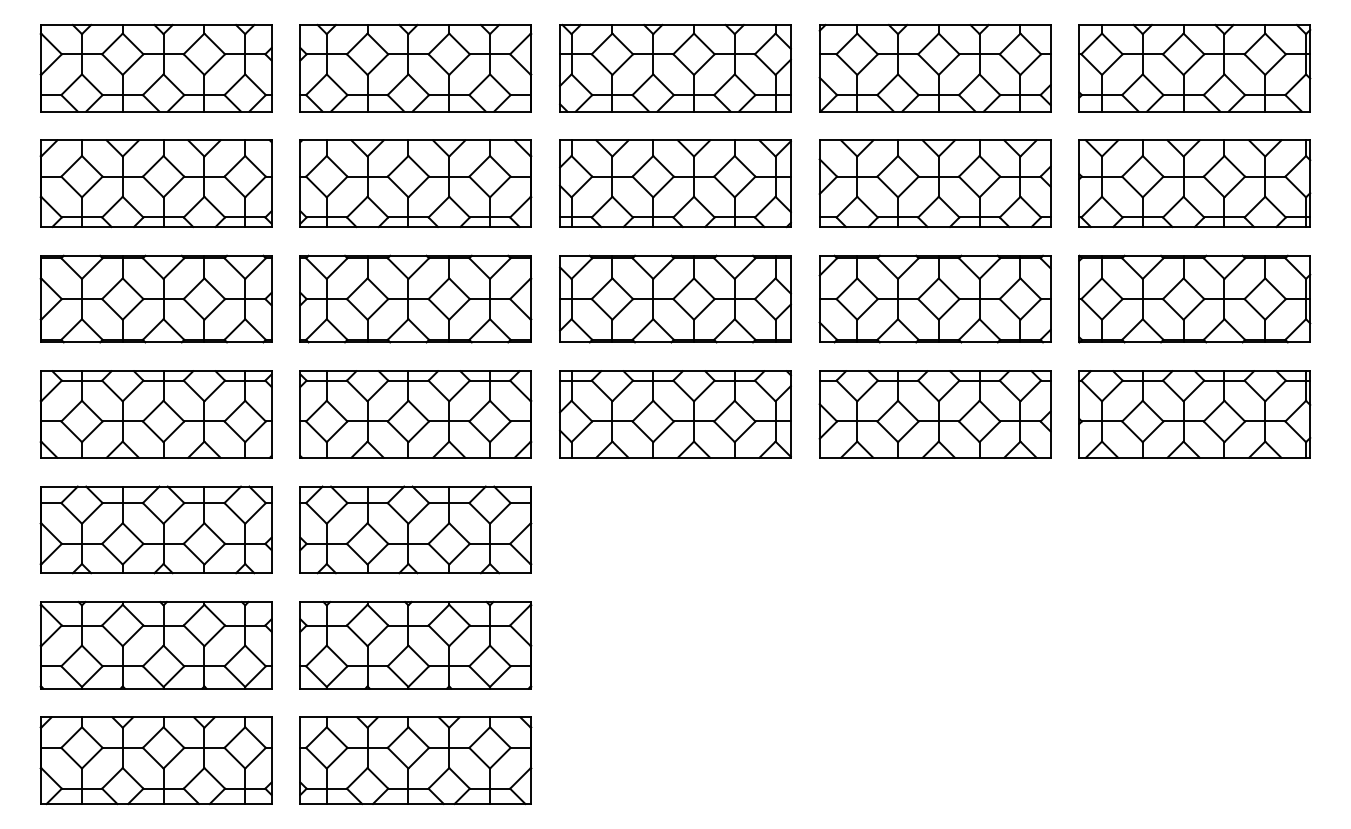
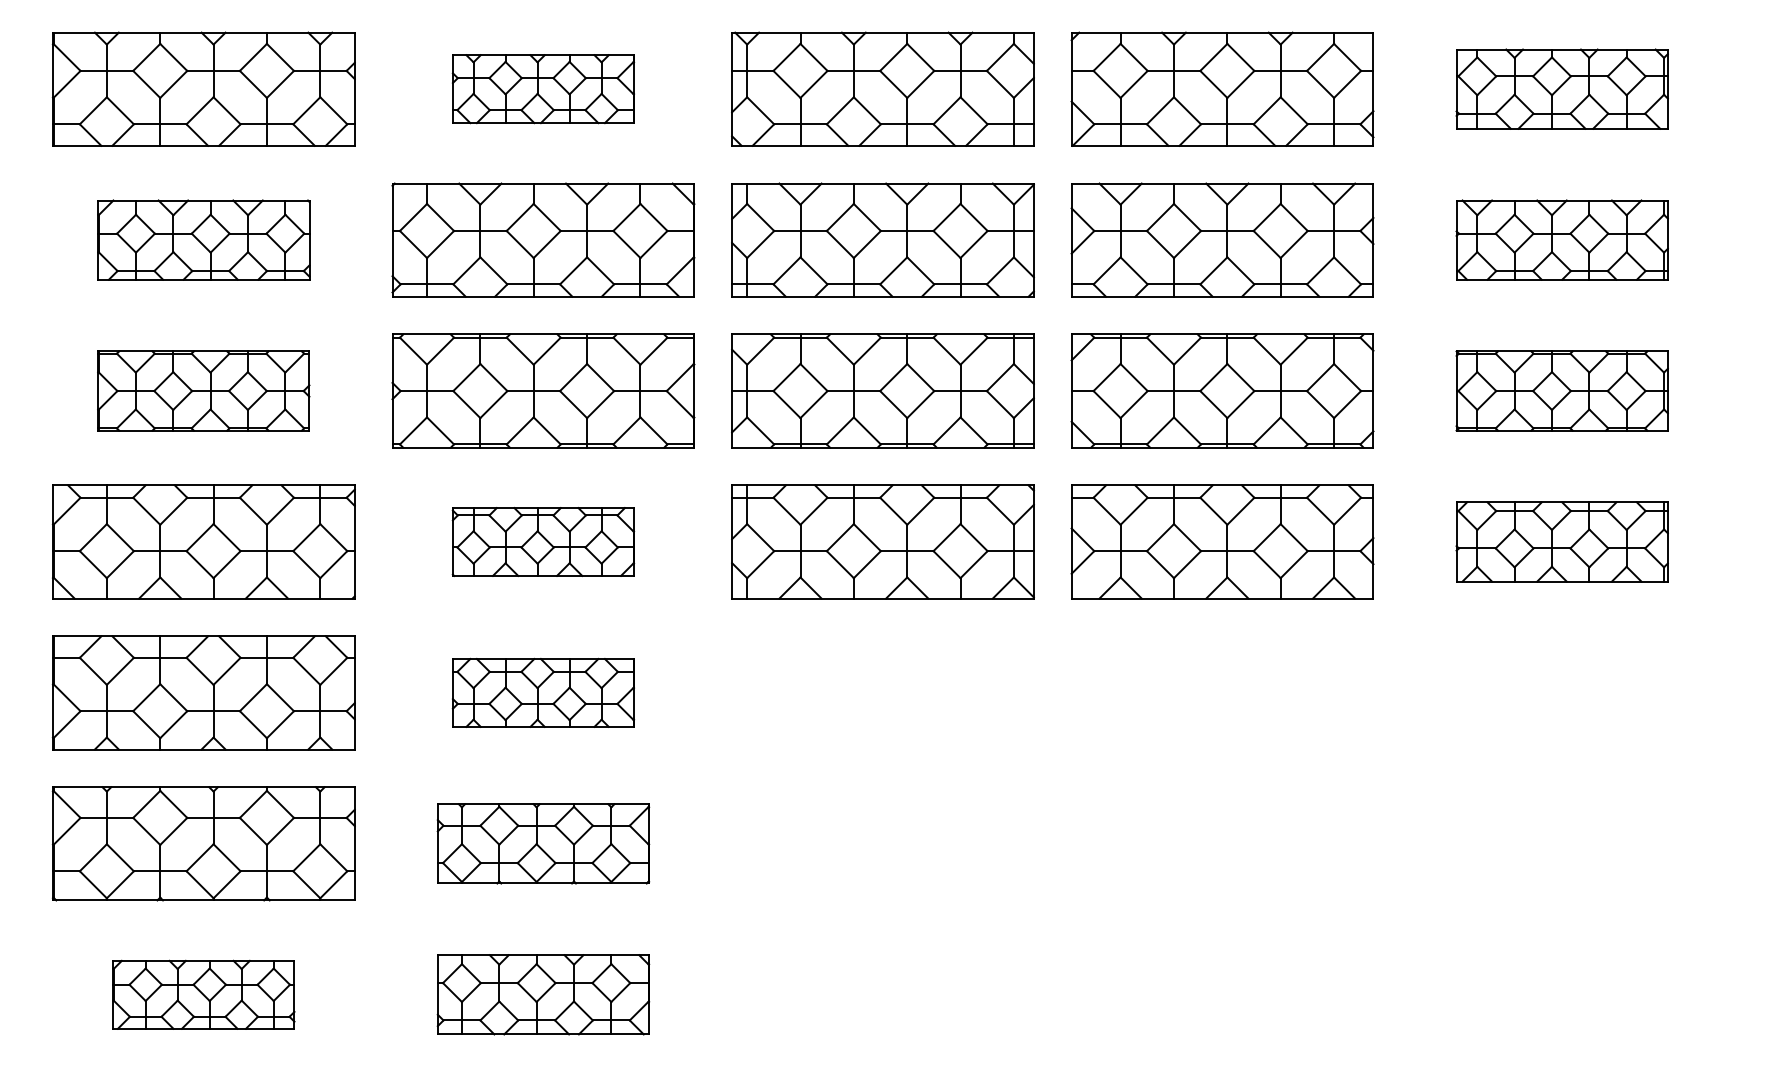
part: (415, 67) -> (543, 88), size x0.6
part: (1195, 67) -> (1562, 88), size x0.7
part: (155, 183) -> (203, 239), size x0.7
part: (1195, 183) -> (1562, 239), size x0.7
part: (155, 298) -> (203, 390), size x0.7
part: (1195, 298) -> (1562, 390), size x0.7
part: (415, 414) -> (543, 541), size x0.6
part: (1195, 414) -> (1562, 541), size x0.7
part: (415, 529) -> (543, 692), size x0.6
part: (415, 645) -> (543, 843), size x0.7
part: (155, 760) -> (203, 994), size x0.6
part: (415, 760) -> (543, 994), size x0.7

